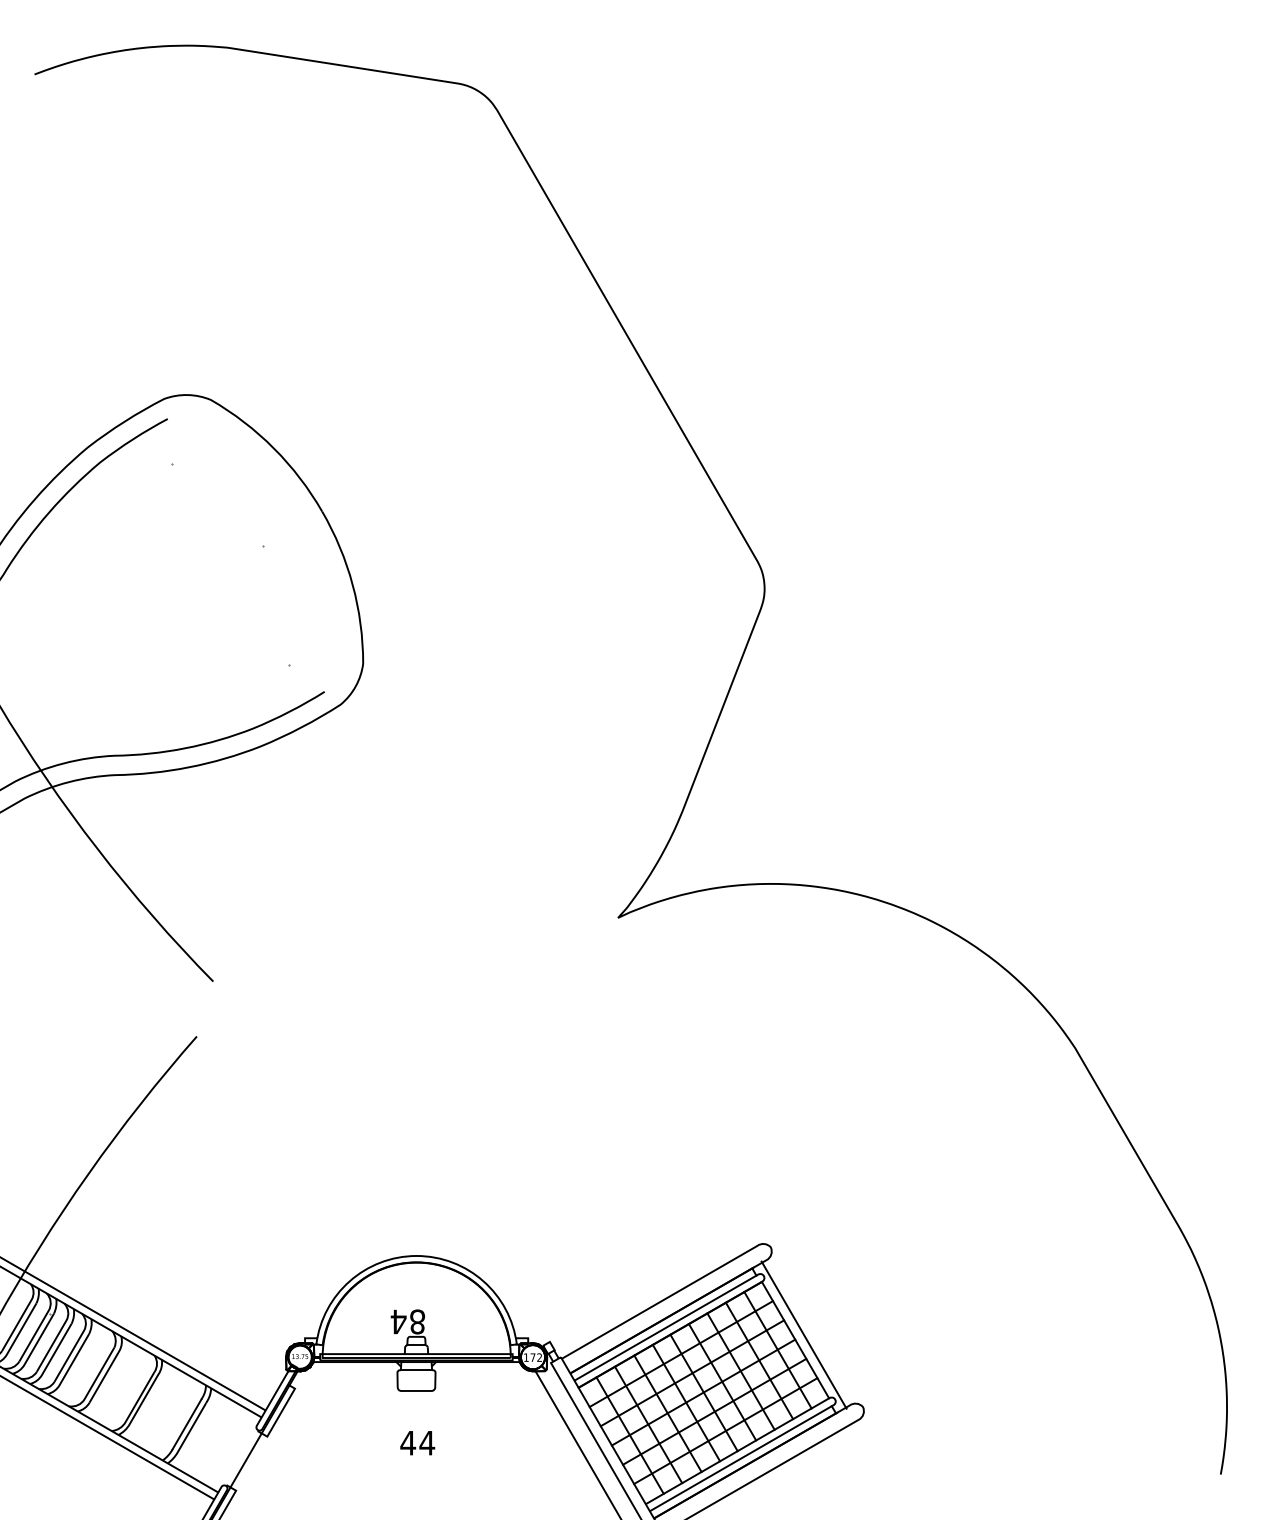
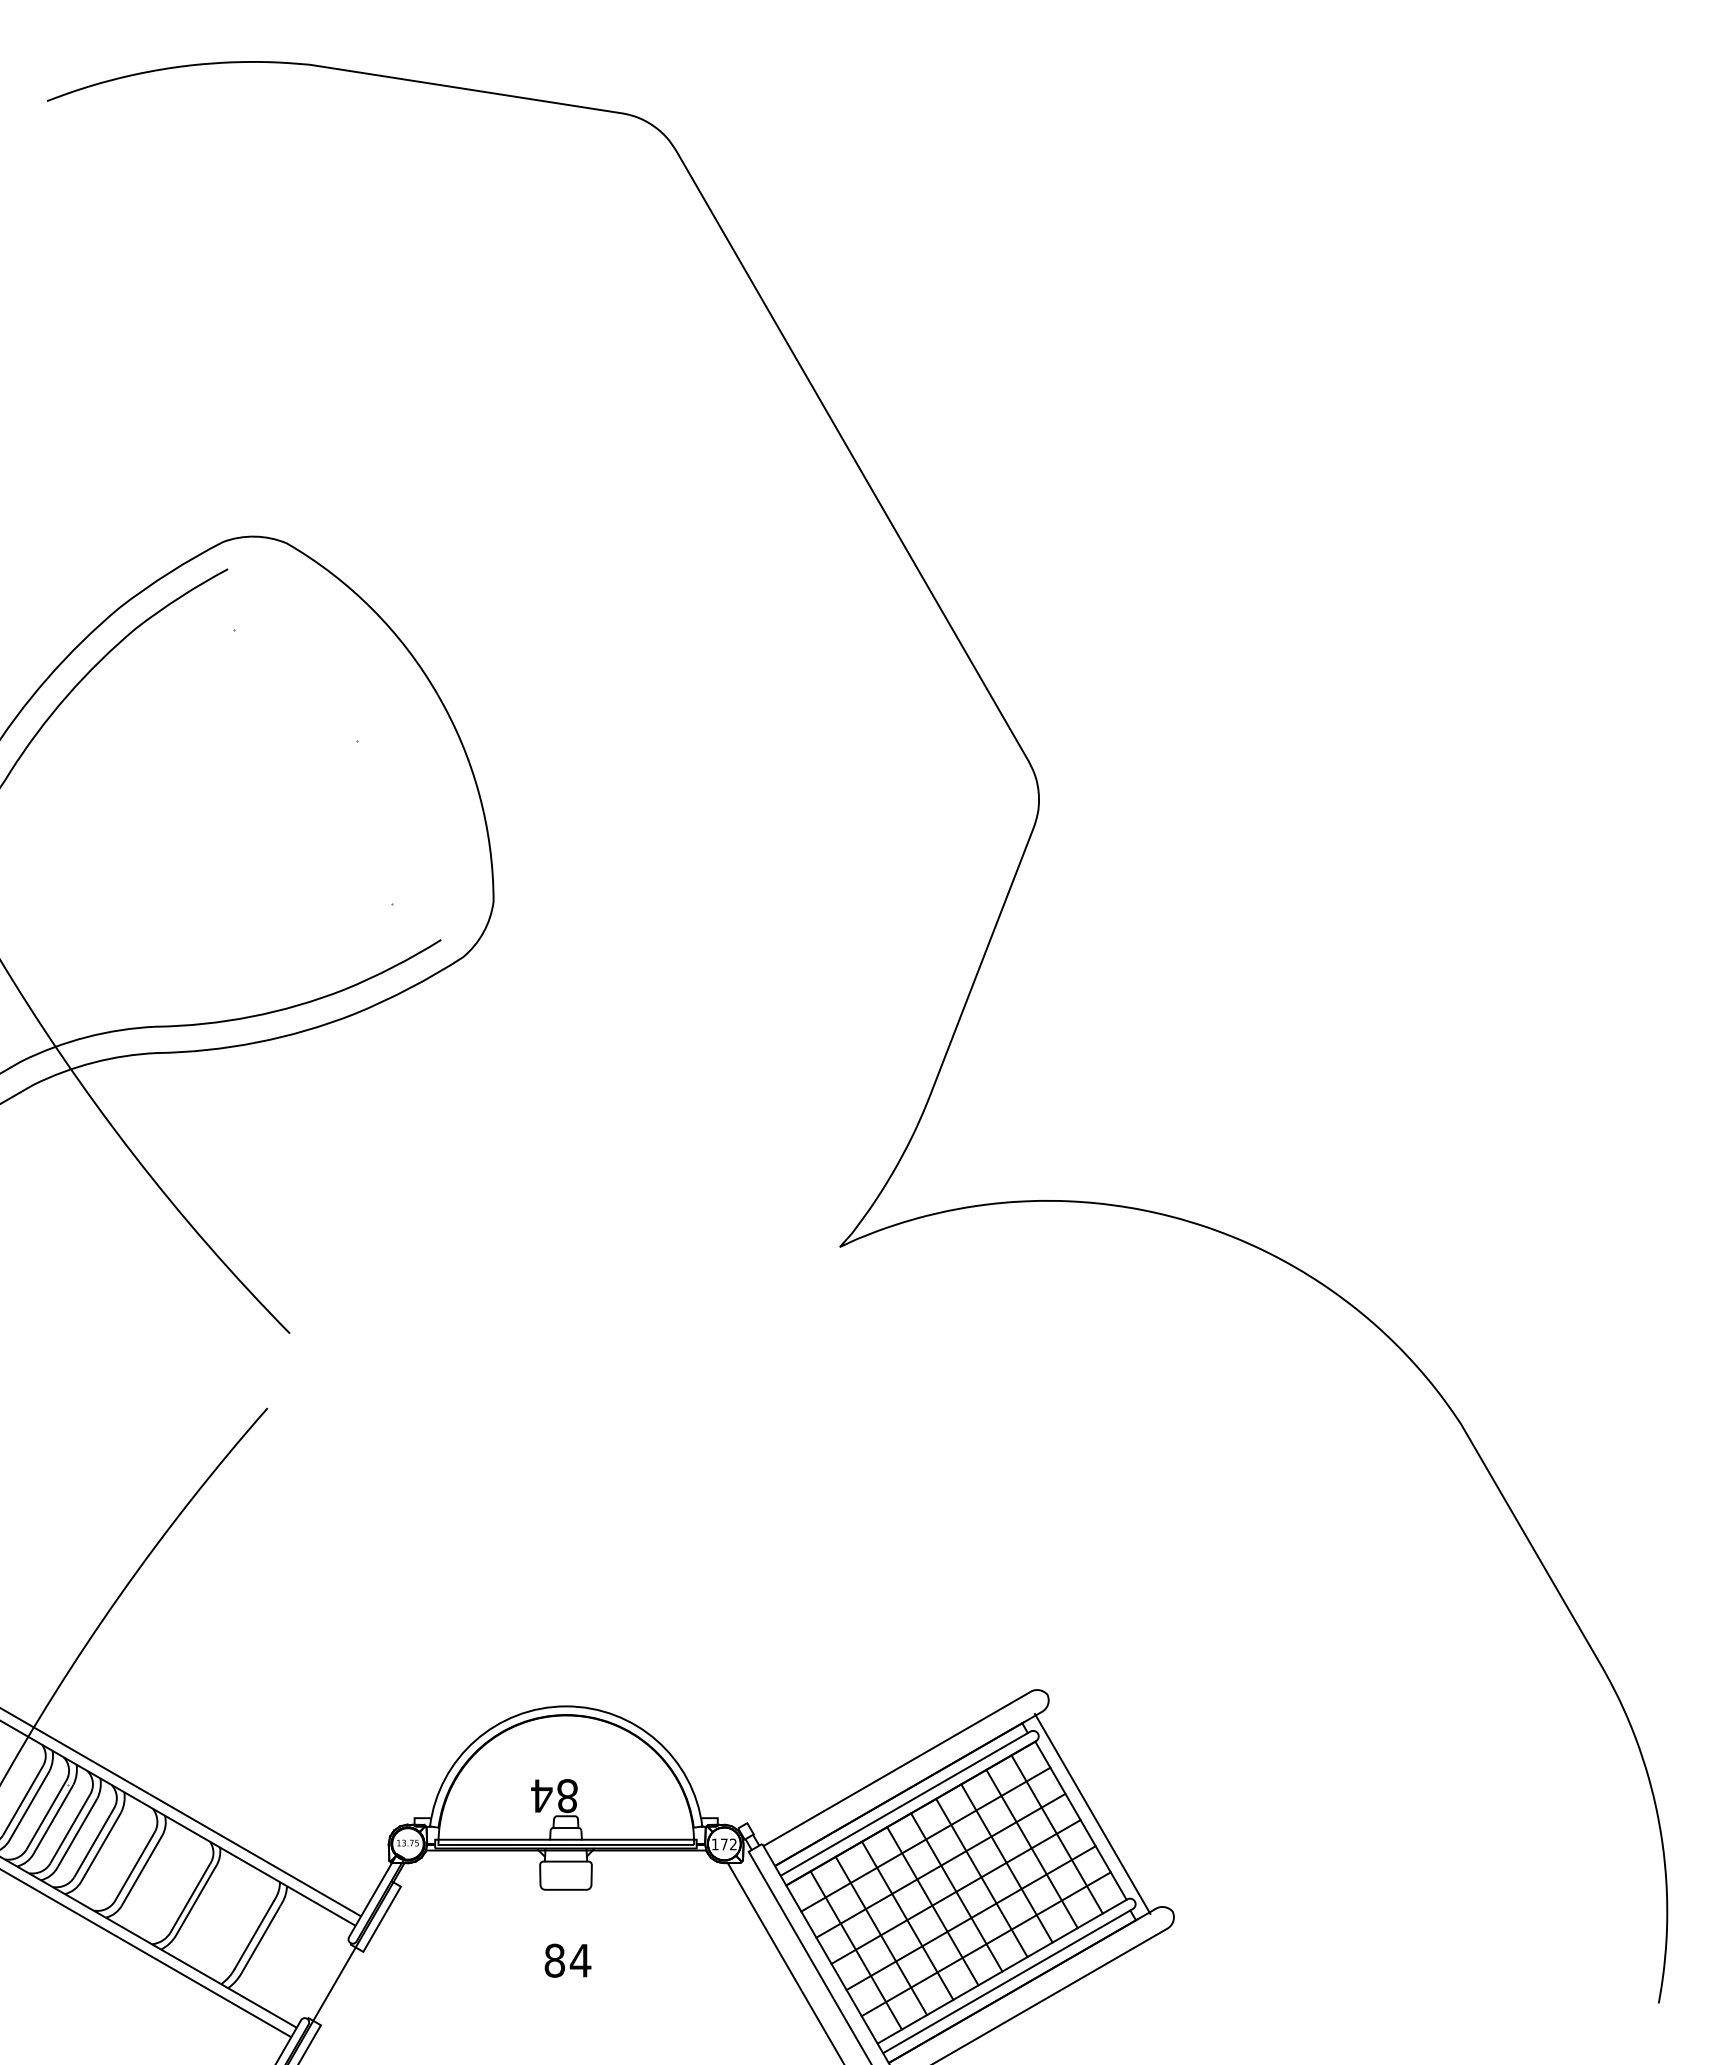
text: (408, 1443) -> (554, 1960), 44 -> 84

